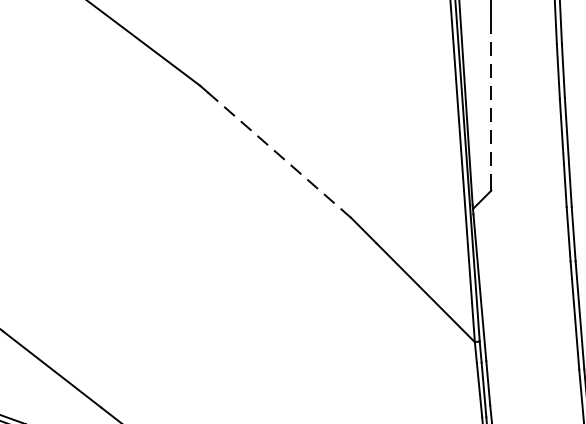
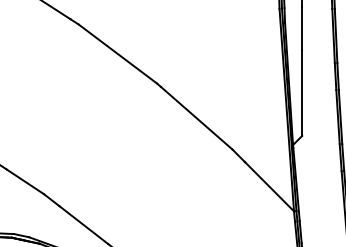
line: (491, 103) -> (302, 92), dashed -> solid
line: (278, 153) -> (196, 117), dashed -> solid

